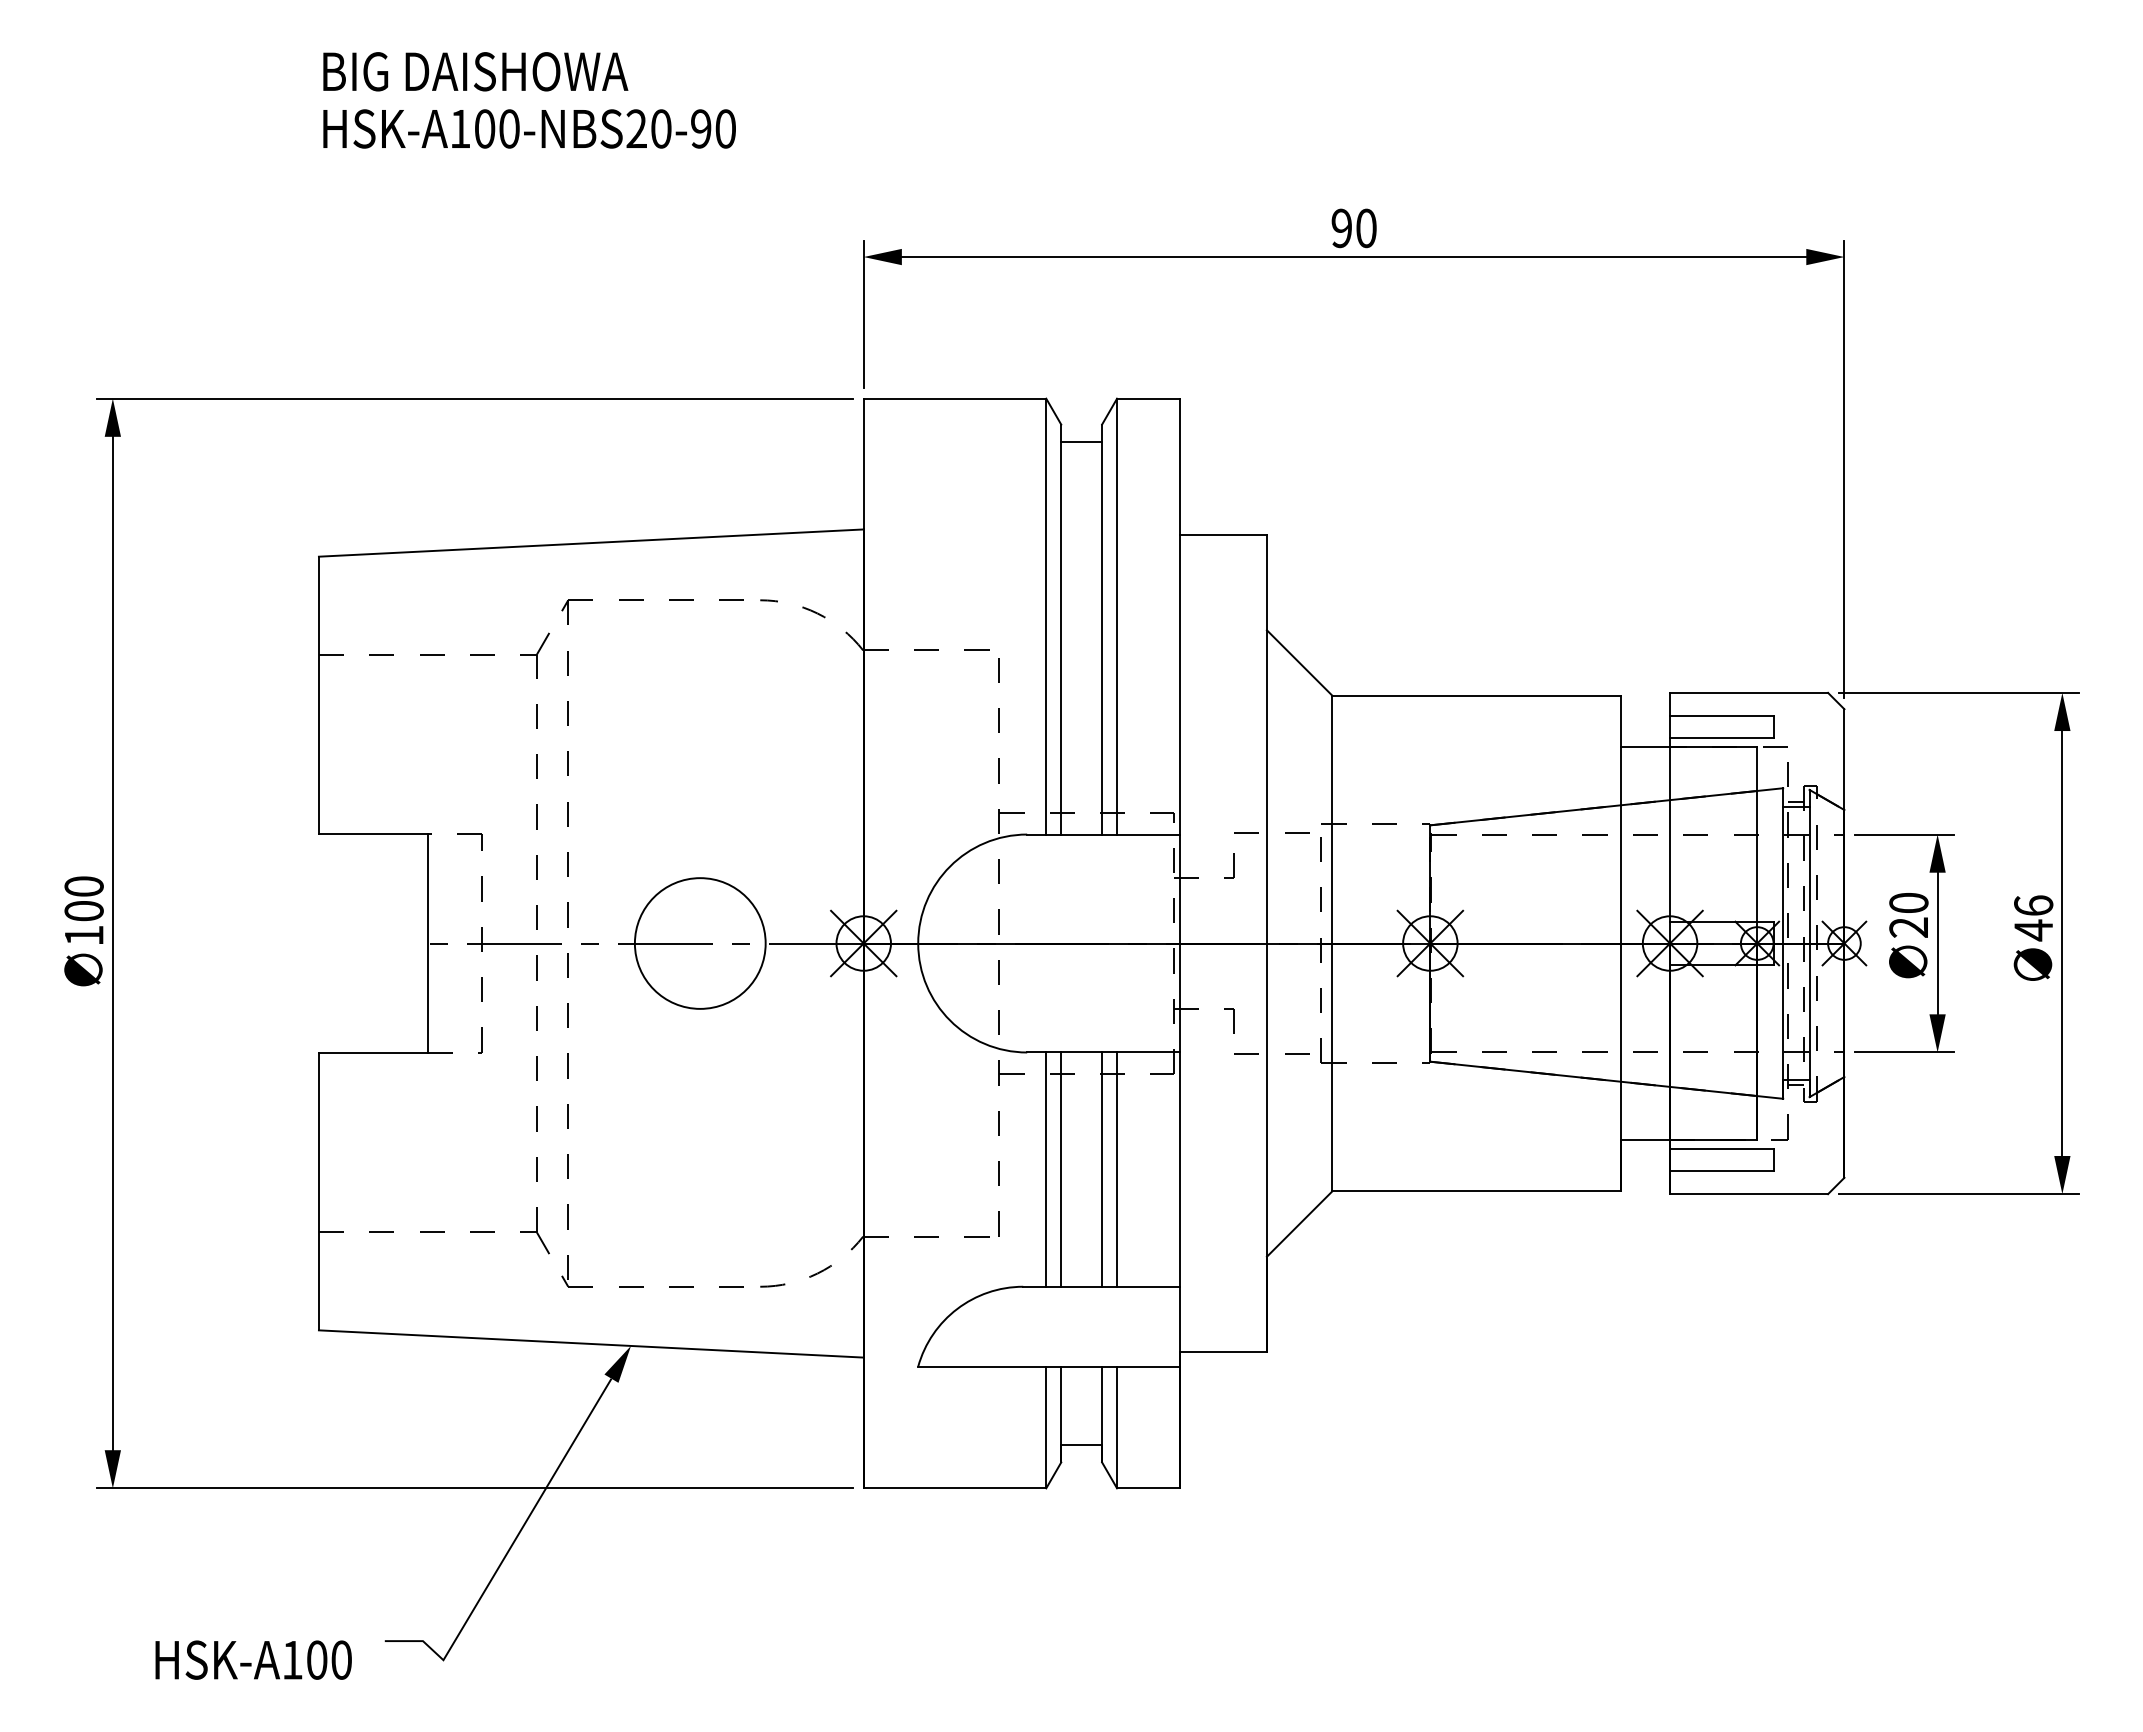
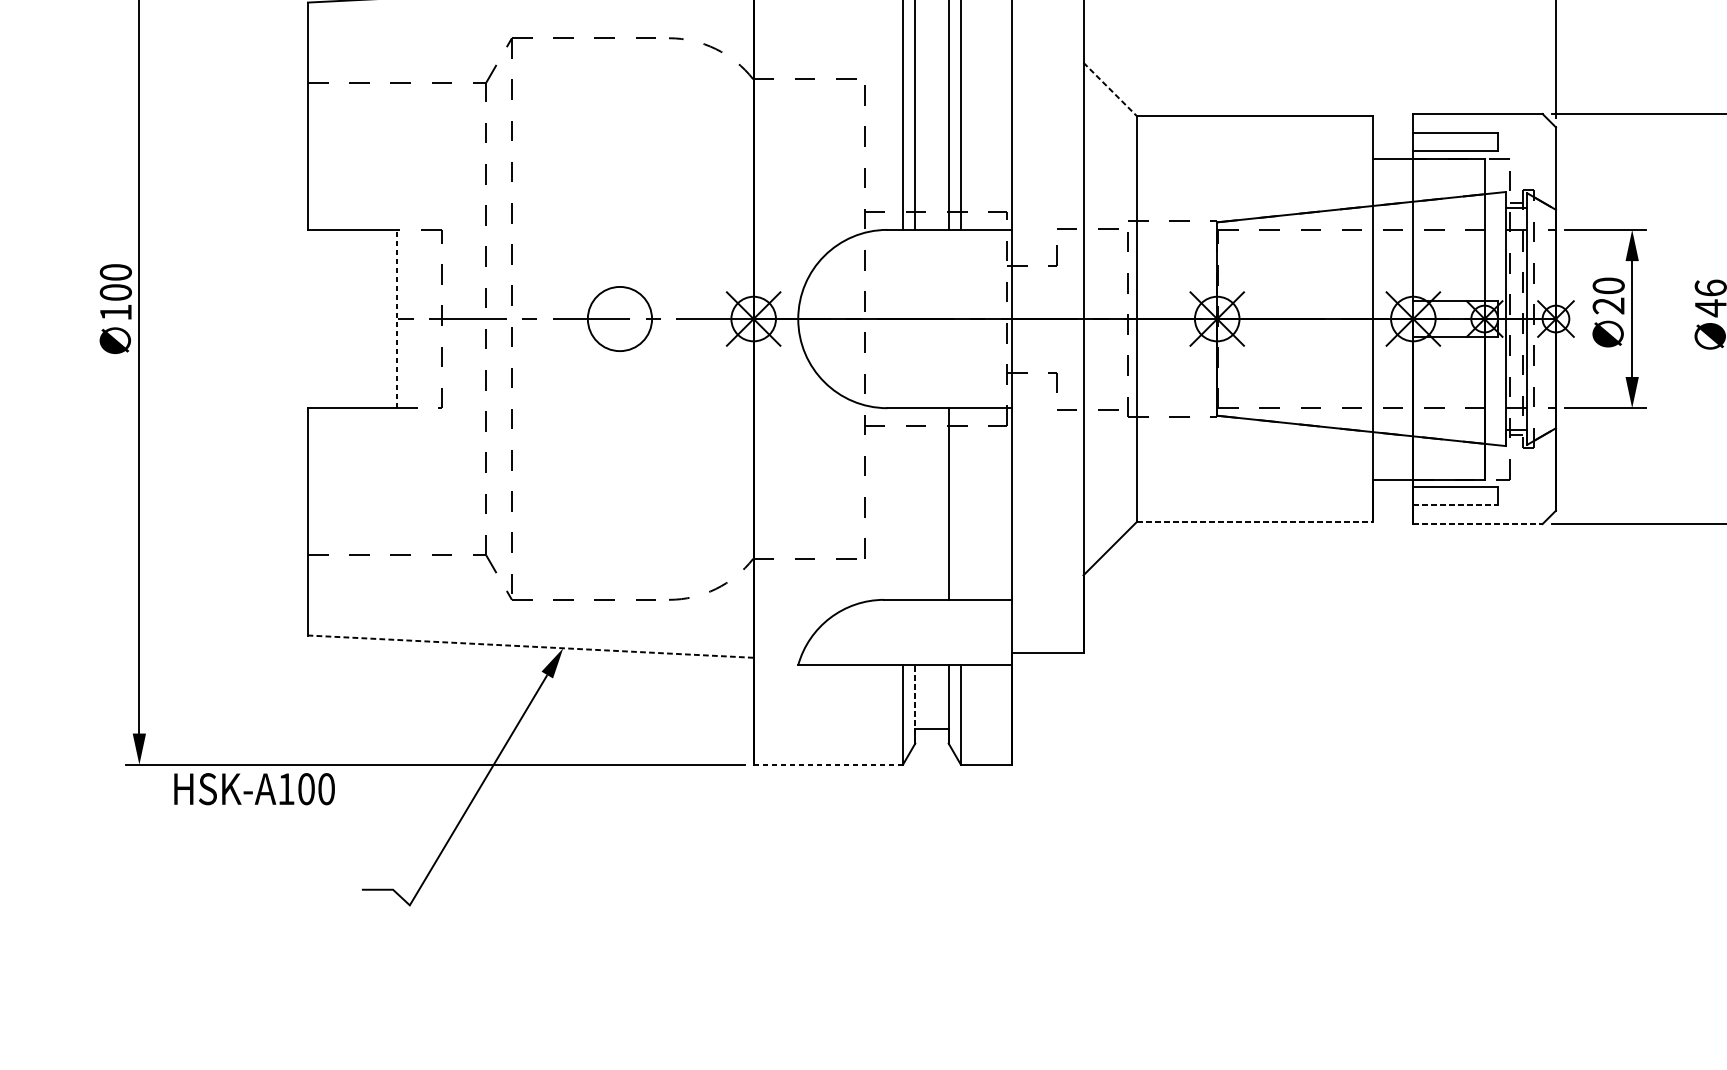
line: (1299, 663) -> (1110, 89), solid -> dashed
line: (427, 943) -> (396, 319), solid -> dashed
circle: (699, 943) -> (619, 319), size x0.6
line: (1046, 1169) -> (903, 503), removed
line: (1061, 1169) -> (915, 503), removed
line: (1117, 1169) -> (961, 503), removed
line: (1721, 1170) -> (1455, 504), solid -> dashed
line: (1477, 1191) -> (1255, 521), solid -> dashed
line: (1749, 1194) -> (1478, 524), solid -> dashed
line: (591, 1343) -> (530, 646), solid -> dashed
line: (1061, 1414) -> (915, 704), solid -> dashed
line: (955, 1488) -> (828, 764), solid -> dashed
text: (253, 1659) -> (254, 788), moved

